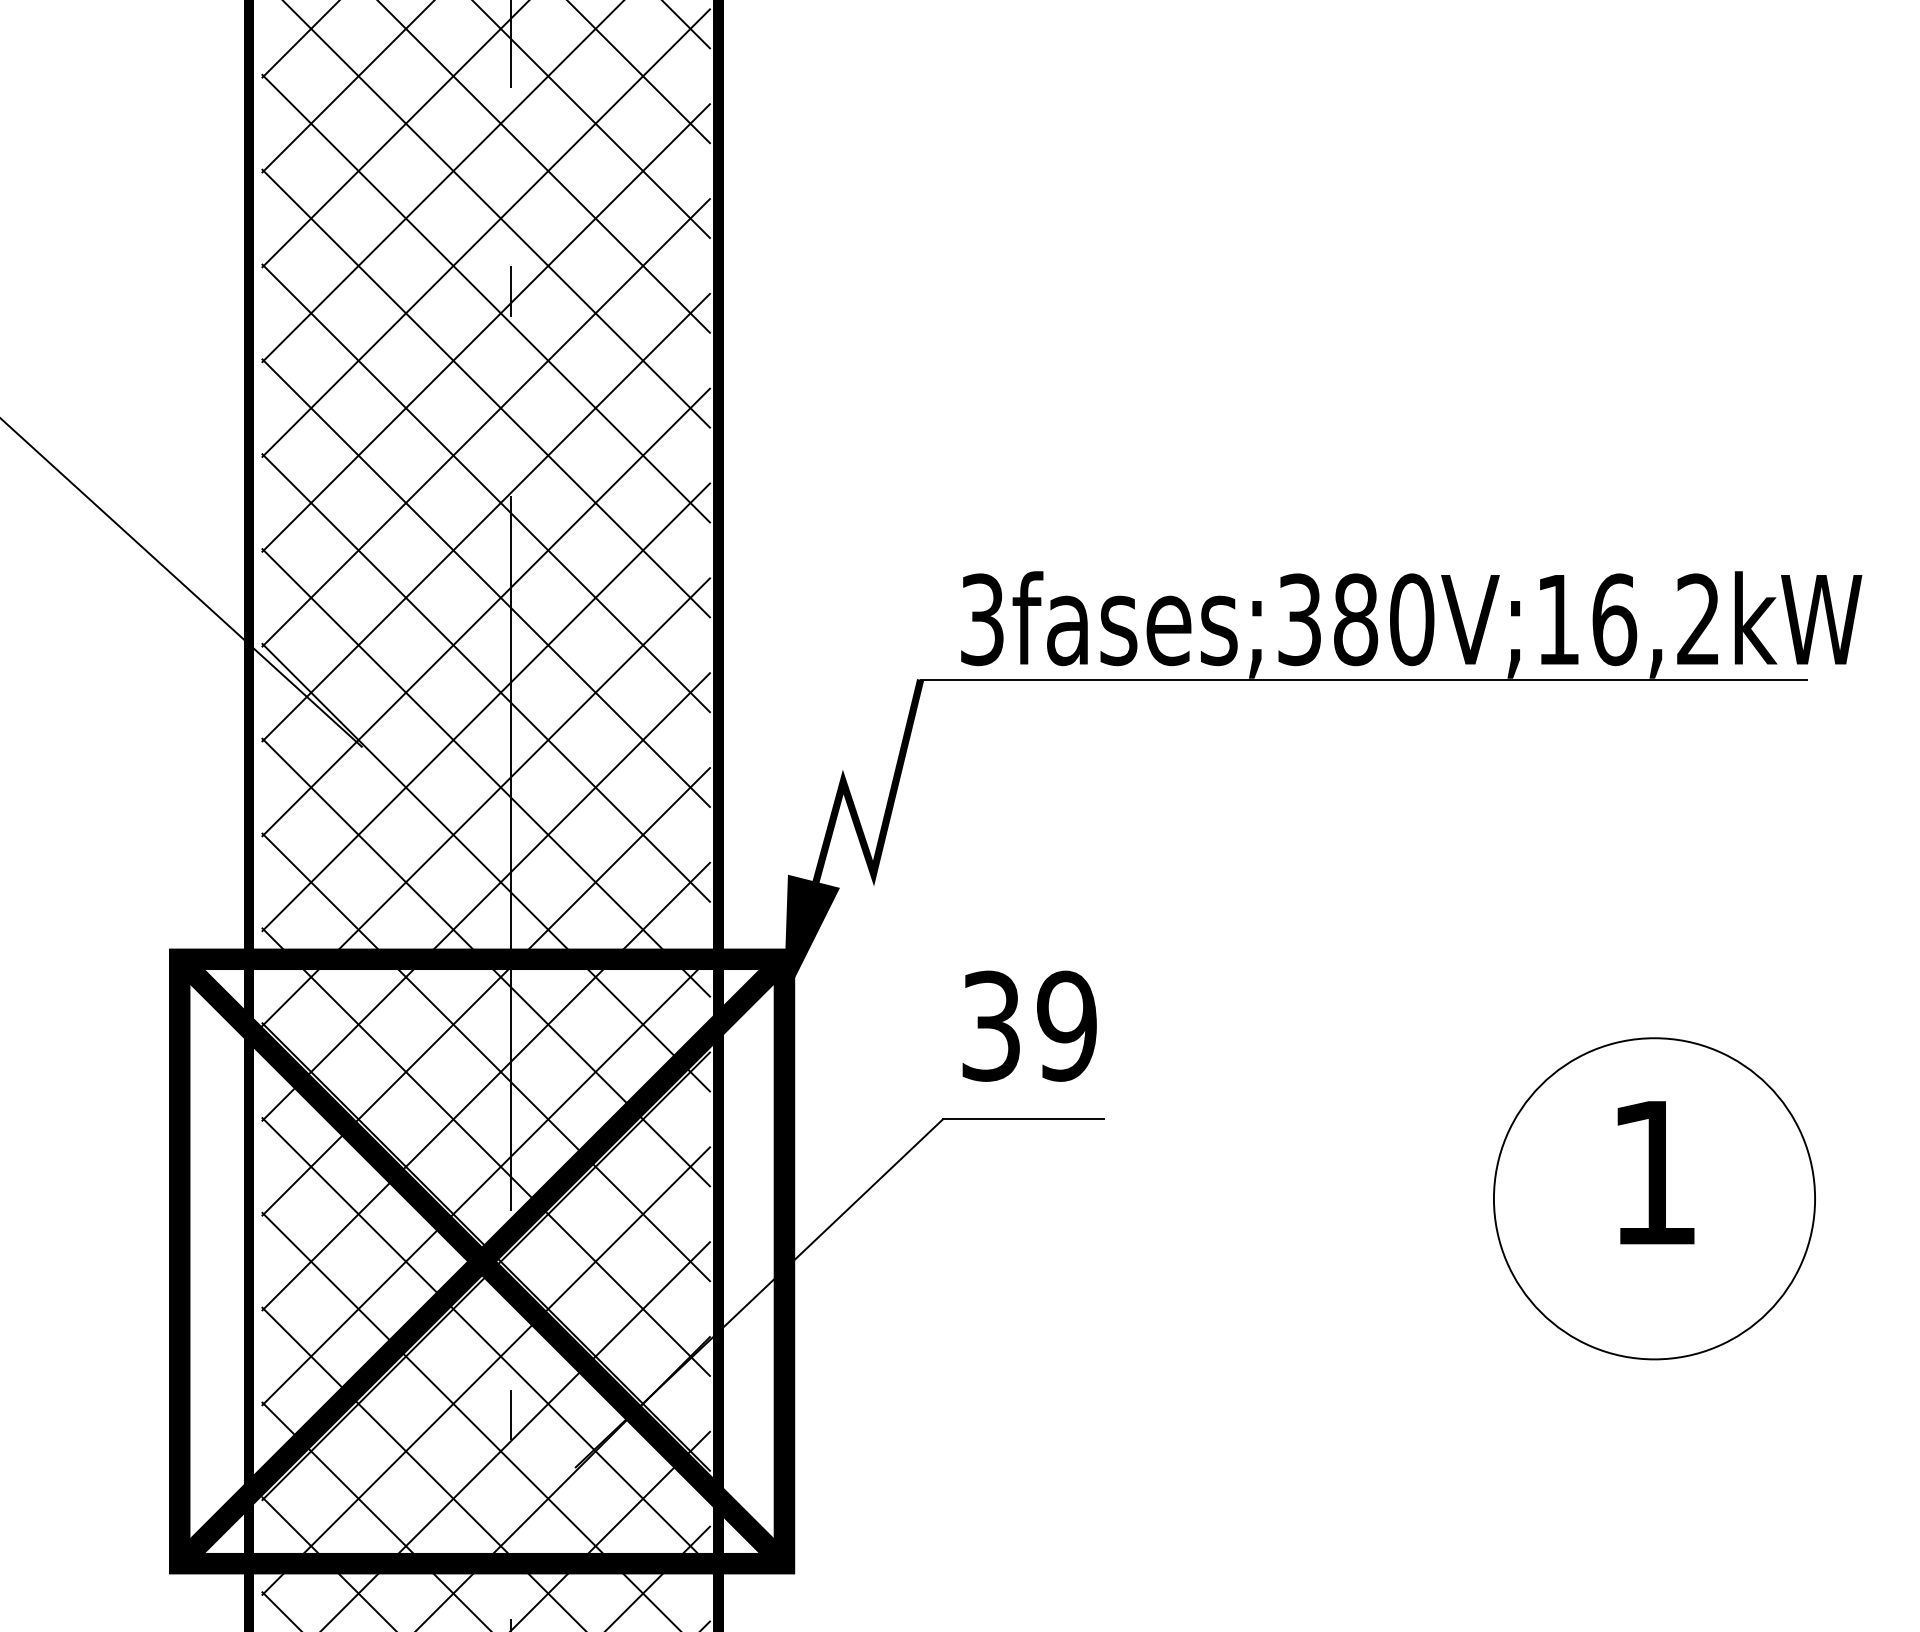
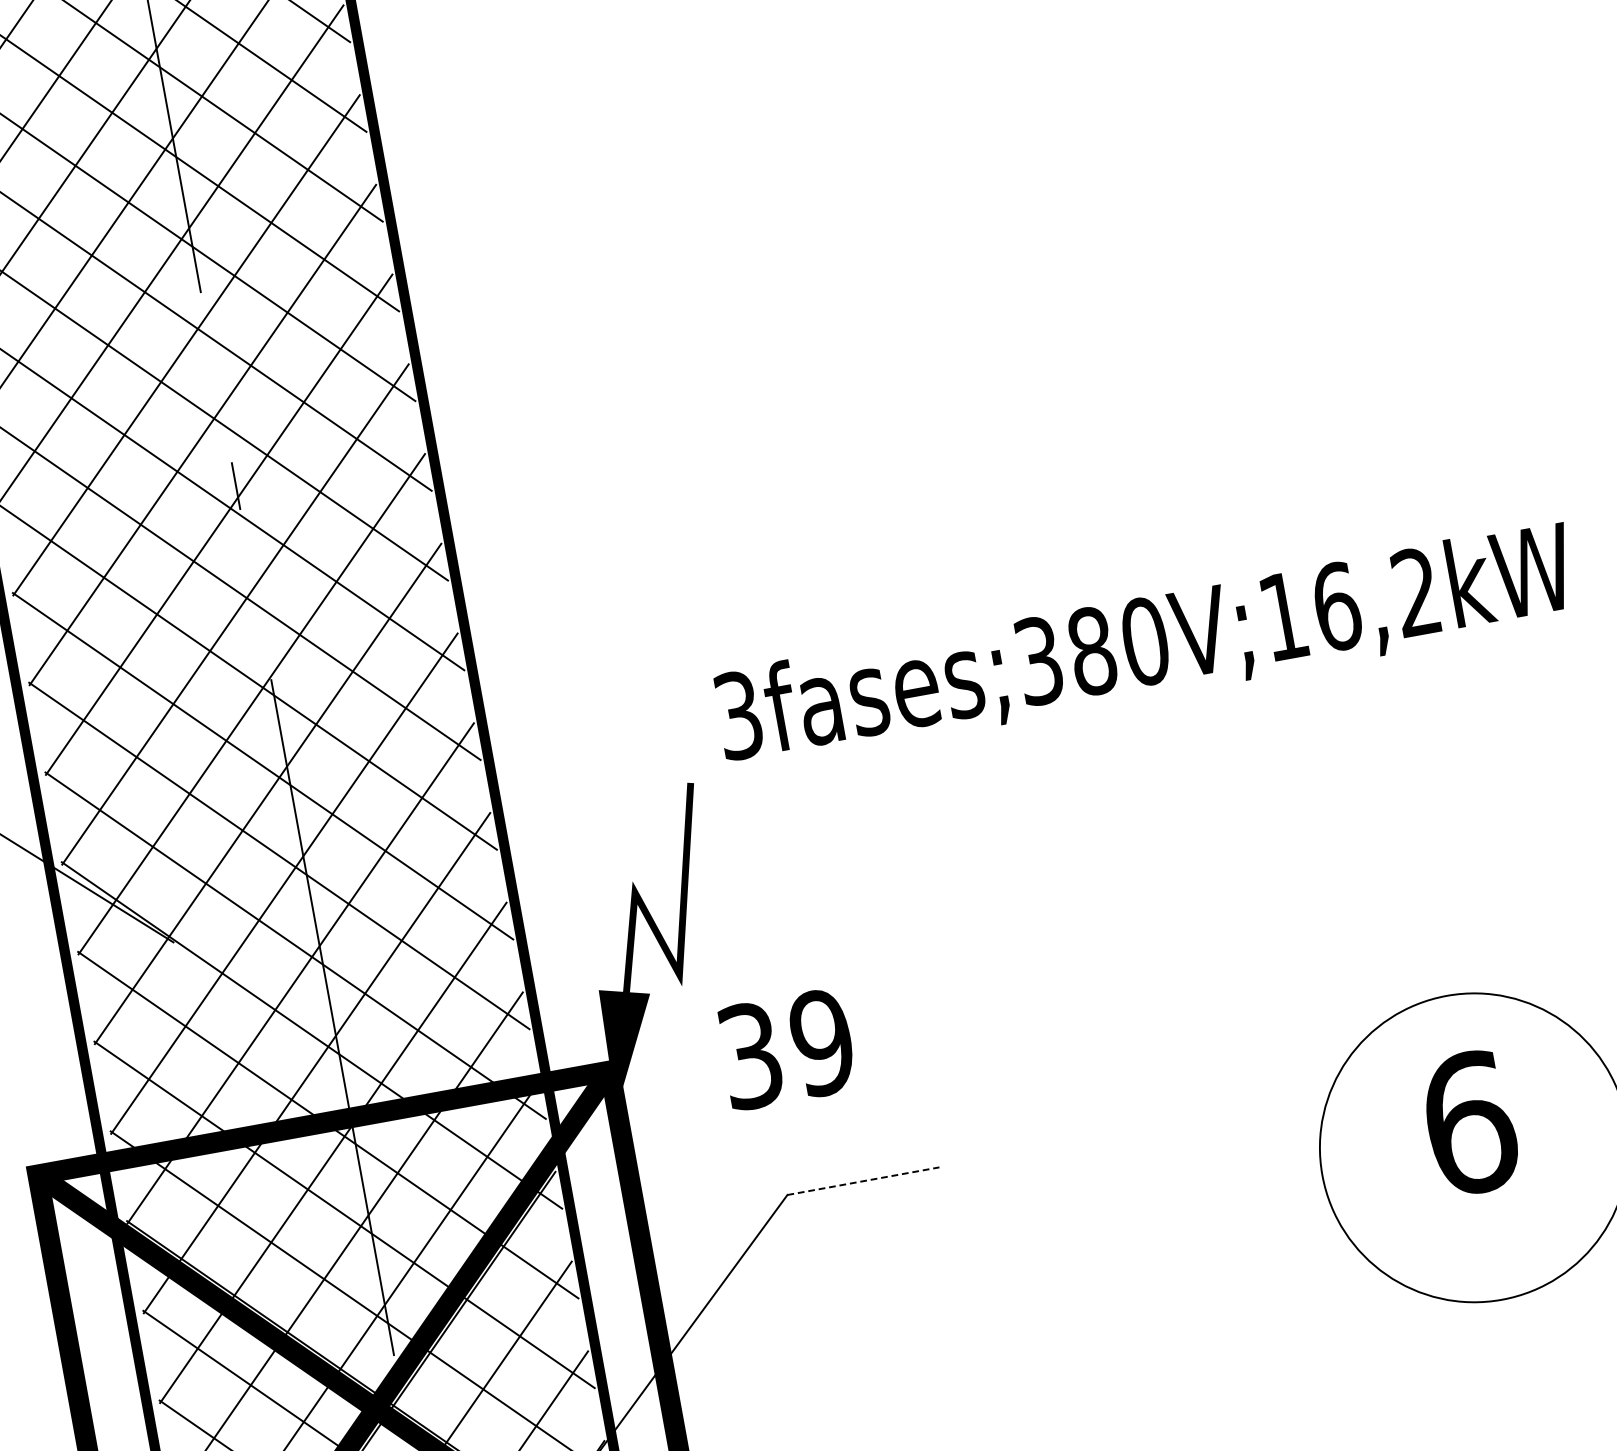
line: (1363, 679) -> (1109, 706), removed
text: (1029, 1025) -> (786, 1048), moved
line: (1023, 1119) -> (863, 1181), solid -> dashed
text: (1654, 1172) -> (1469, 1122), 1 -> 6

